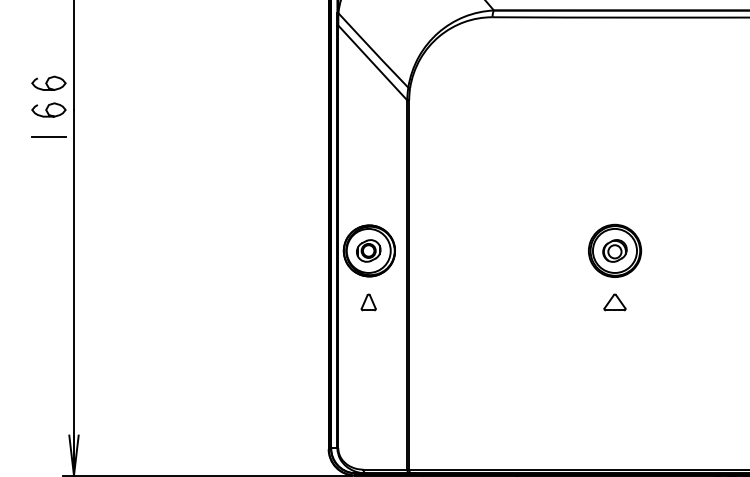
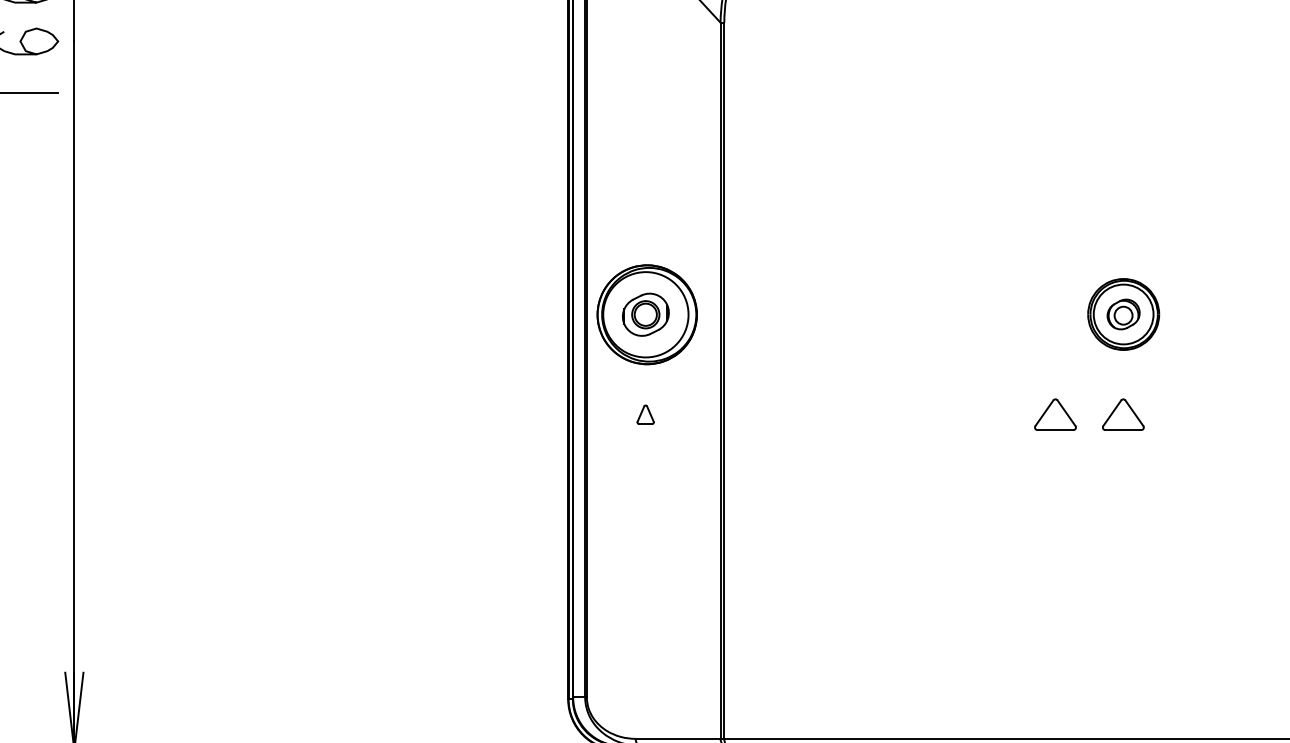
part: (615, 250) -> (1124, 313), size x0.7
part: (368, 302) -> (645, 414), size x0.6
part: (579, 302) -> (1054, 414), added

